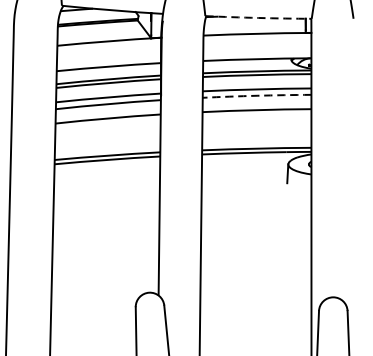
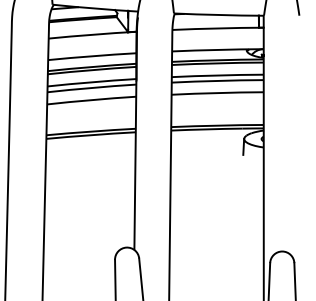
arc: (257, 18) -> (218, 15), dashed -> solid
arc: (256, 95) -> (217, 80), dashed -> solid

